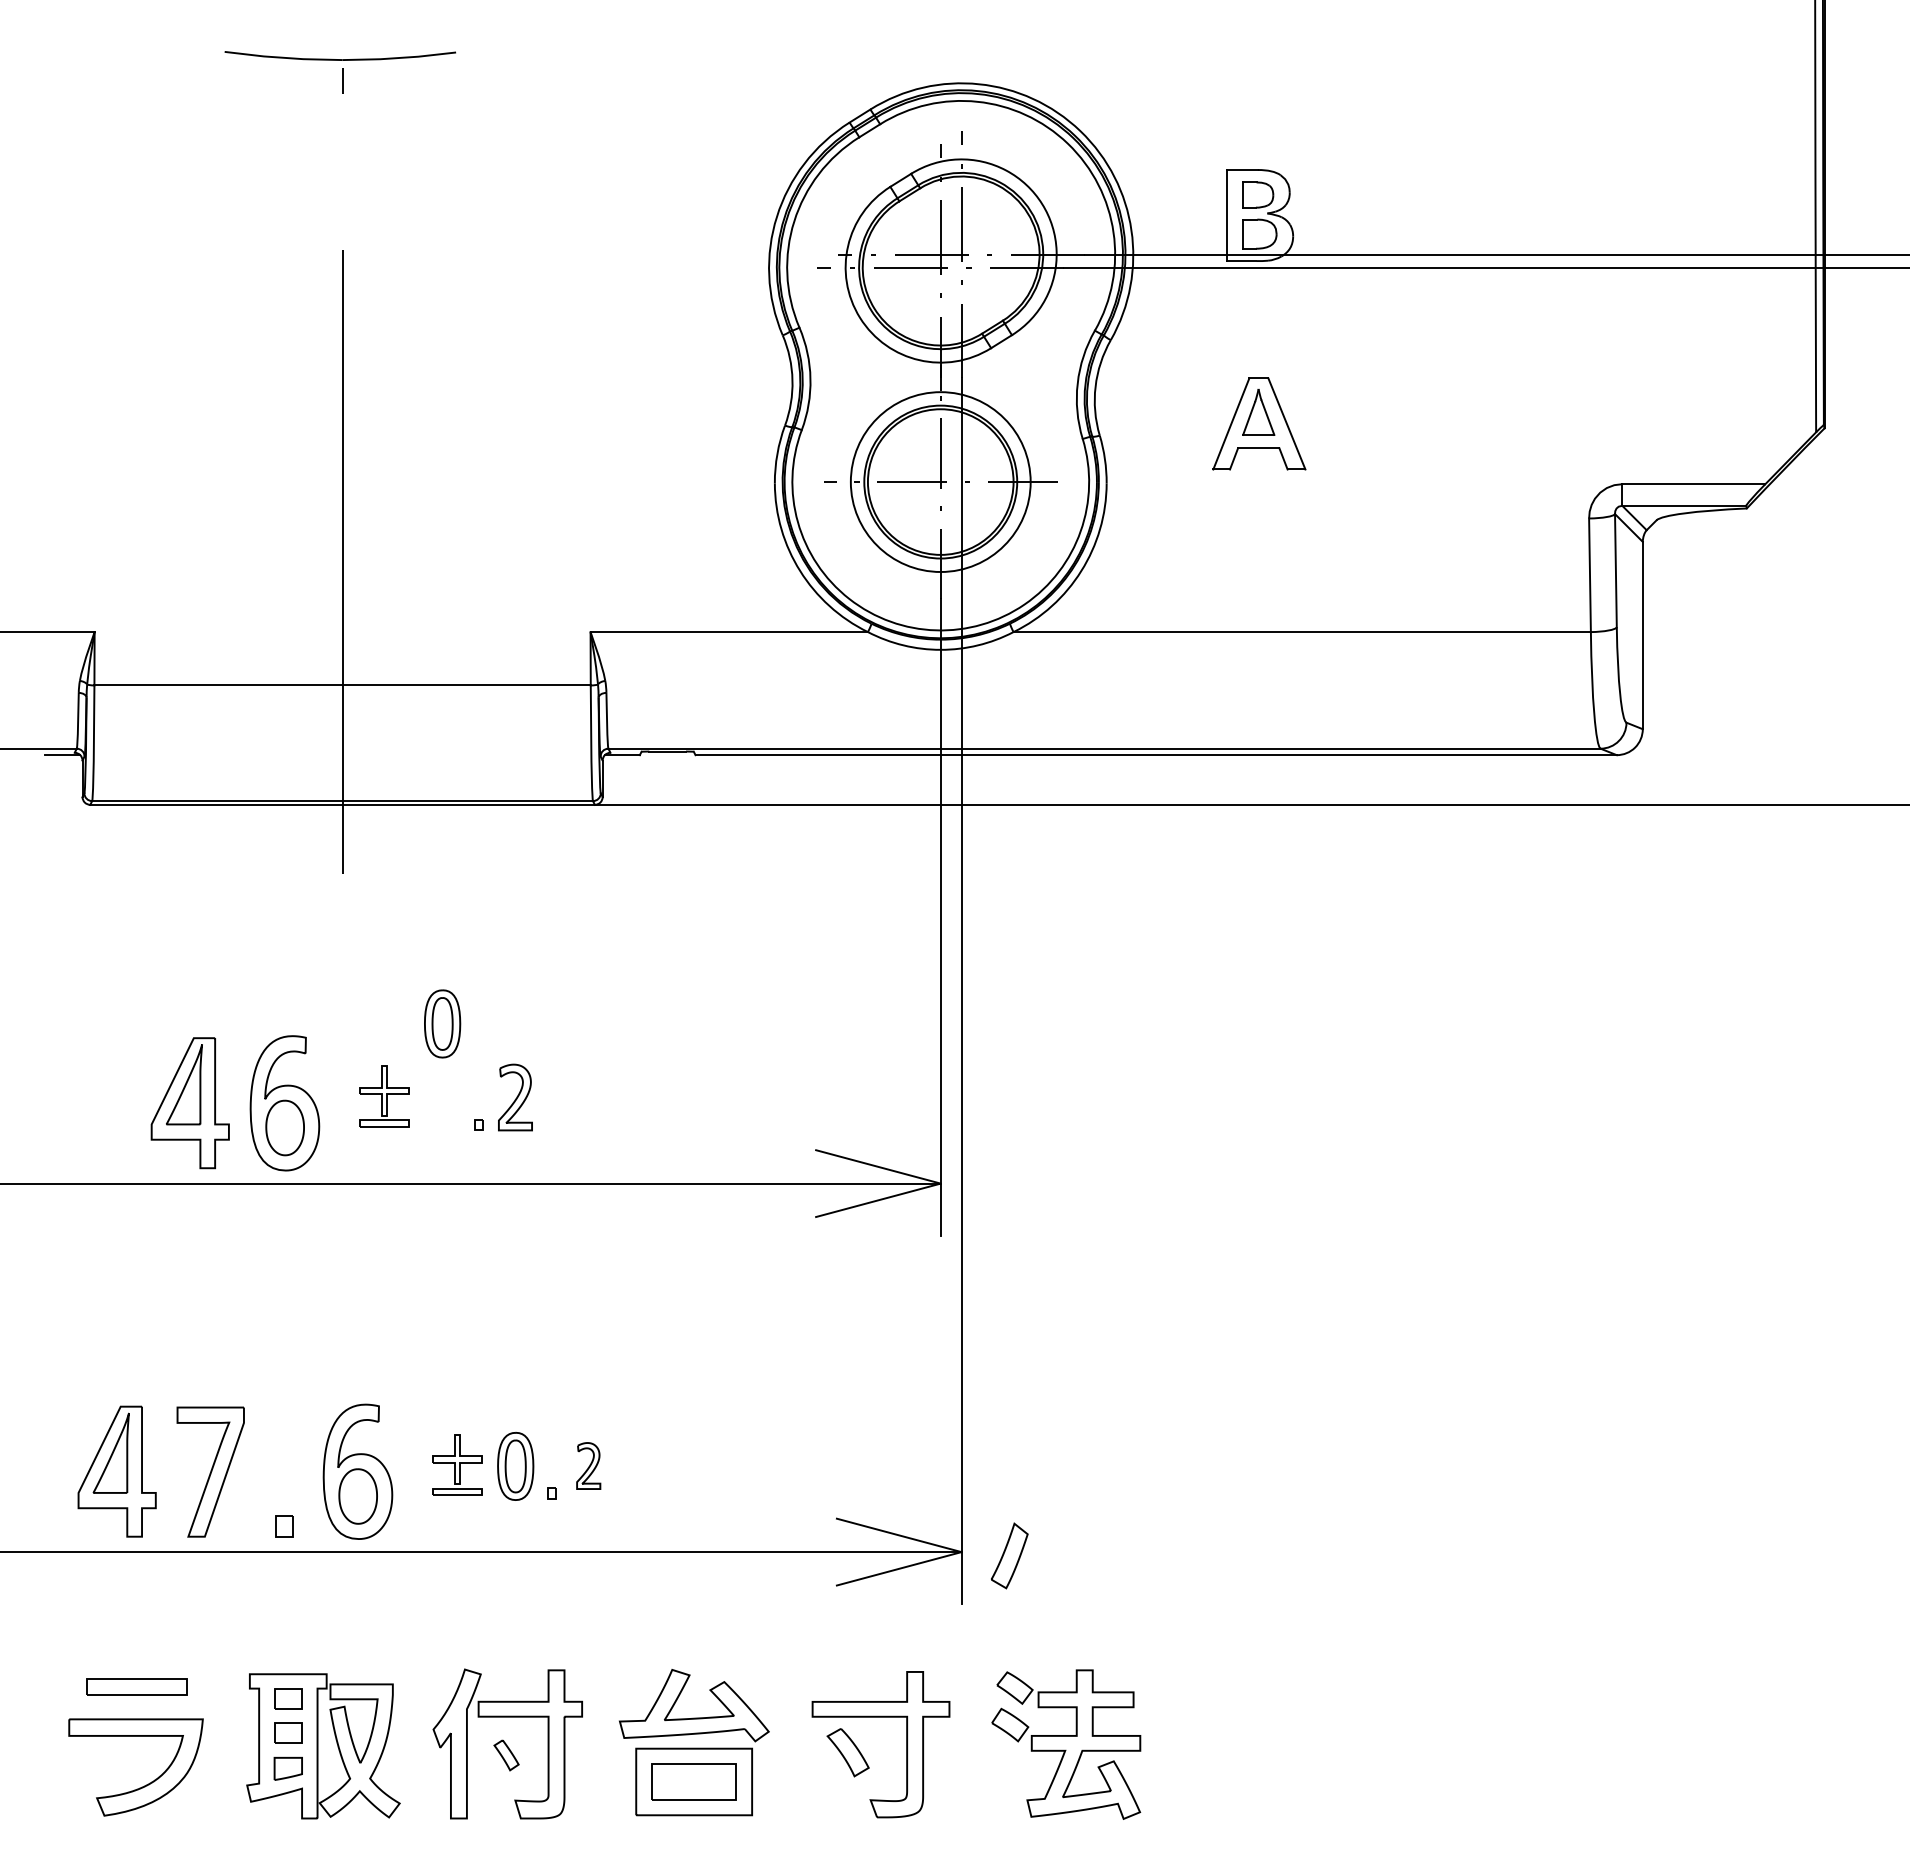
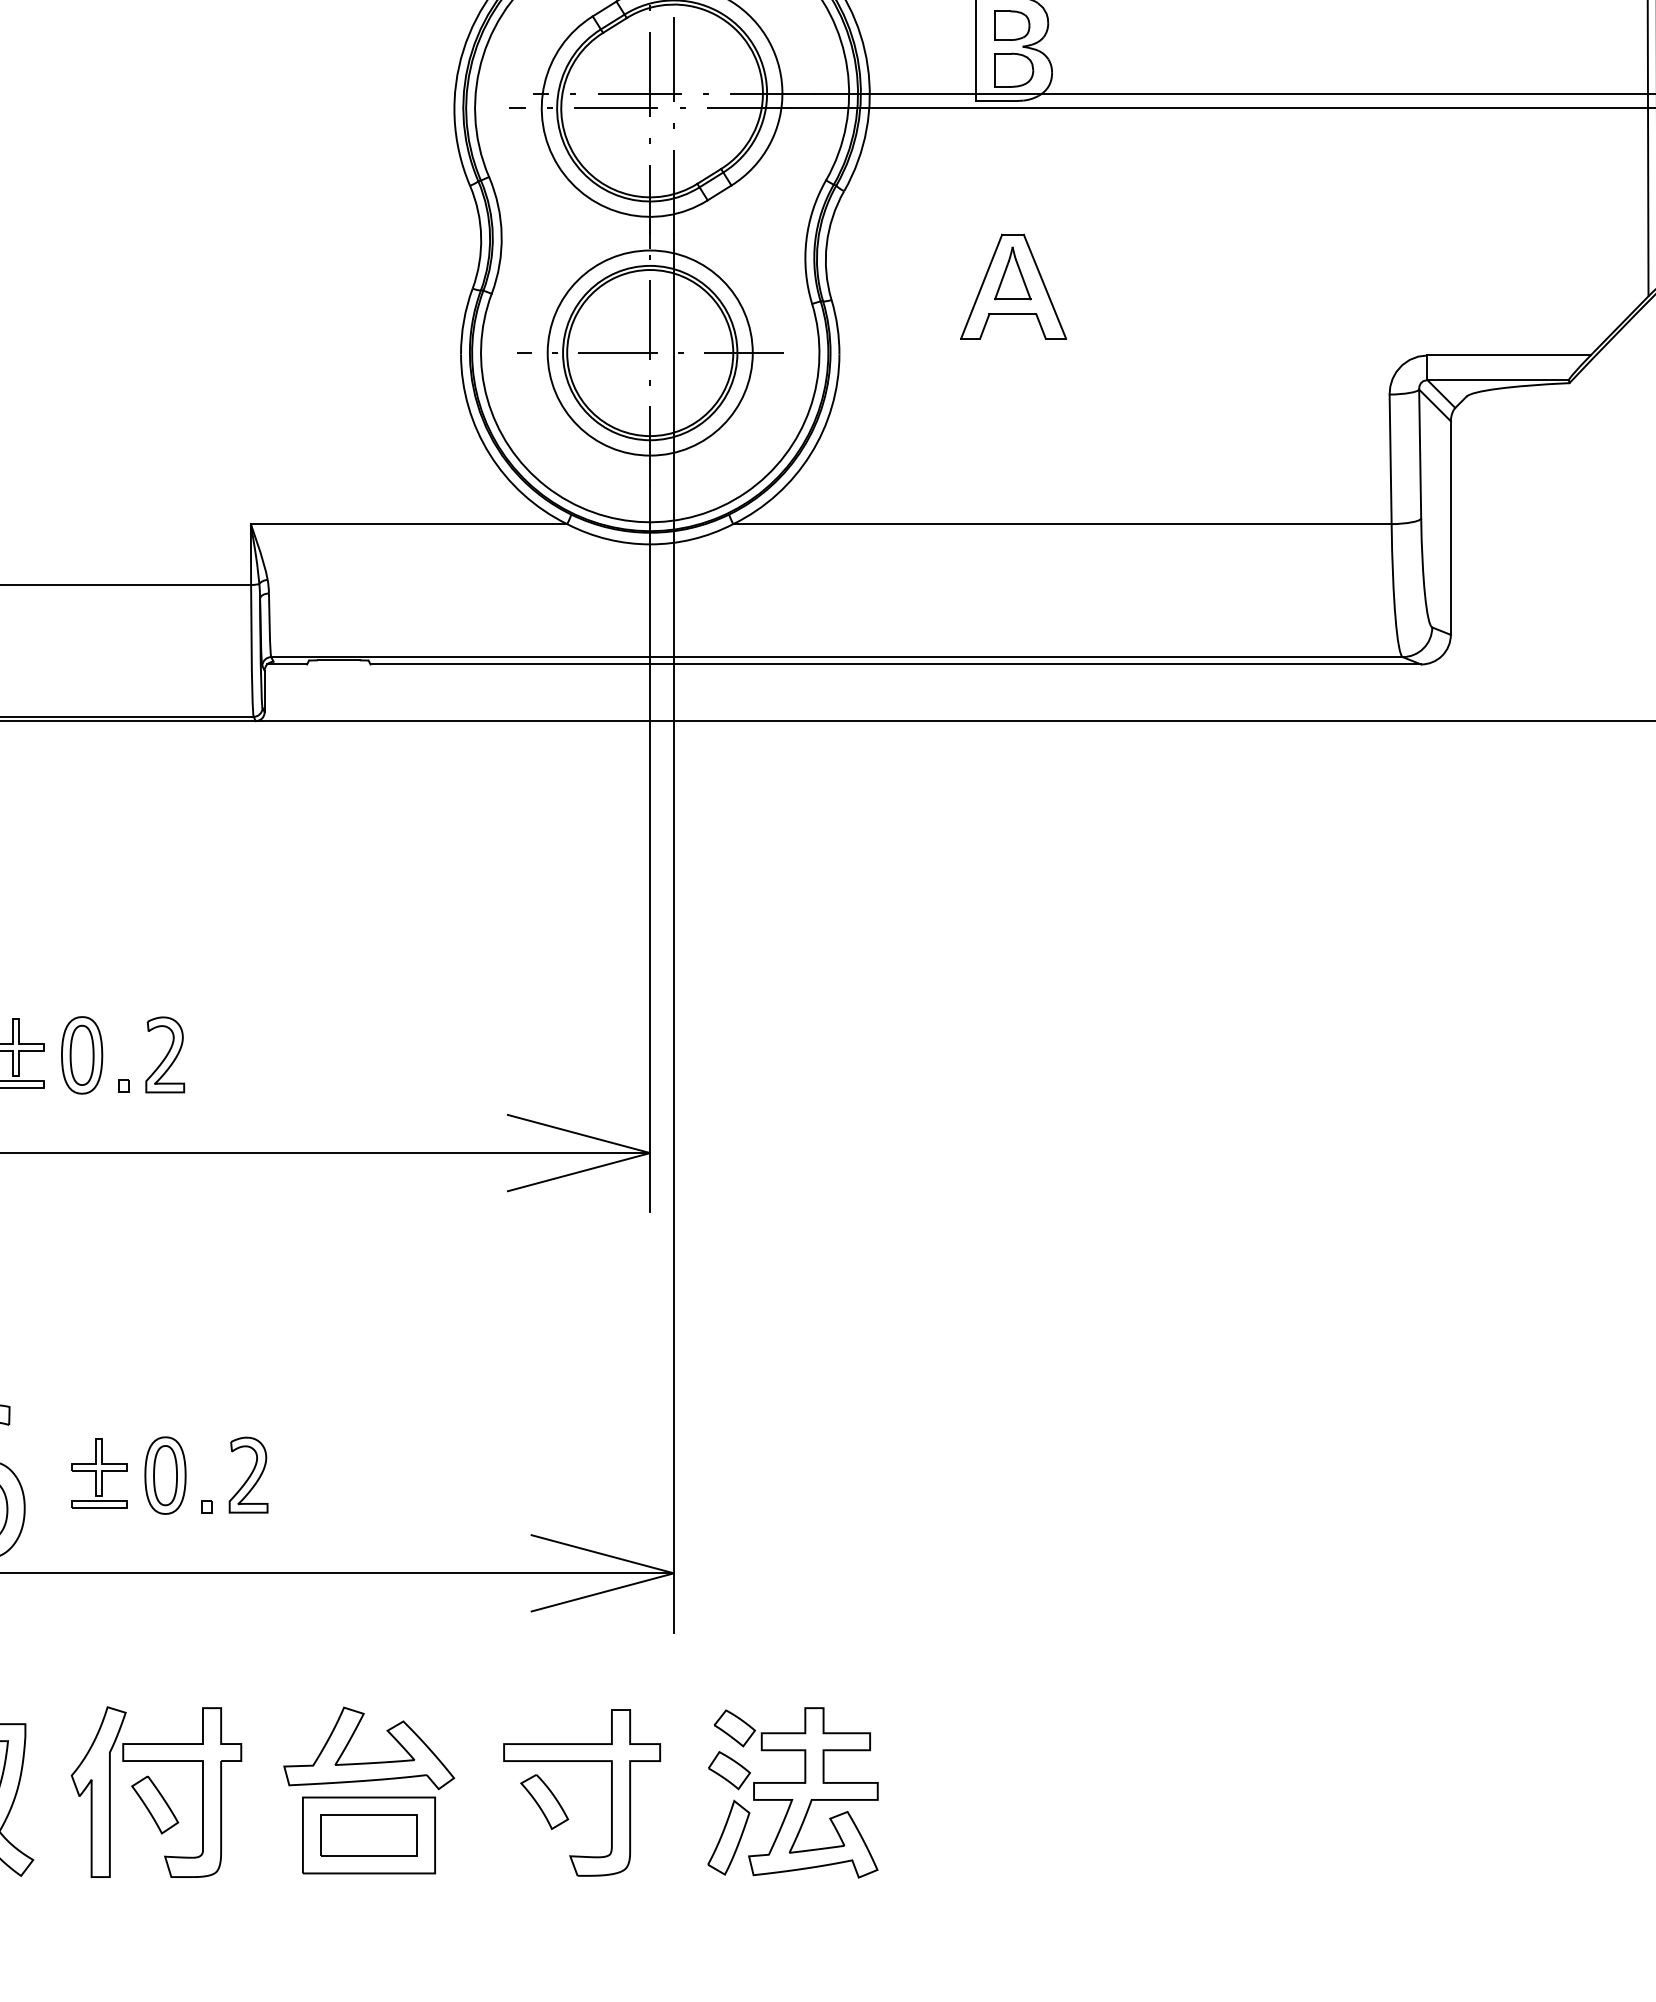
part: (442, 1023) -> (82, 1054), moved
part: (588, 1465) -> (248, 1474), size x1.43
part: (1009, 1555) -> (728, 1837), moved
part: (506, 1755) -> (155, 1805), size x1.67

